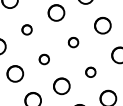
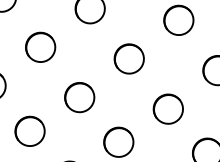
circle: (26, 29) -> (39, 46), size x1.67
part: (73, 42) -> (129, 58), size x1.67
part: (44, 59) -> (80, 97), size x1.67
part: (90, 72) -> (167, 109), size x1.67

